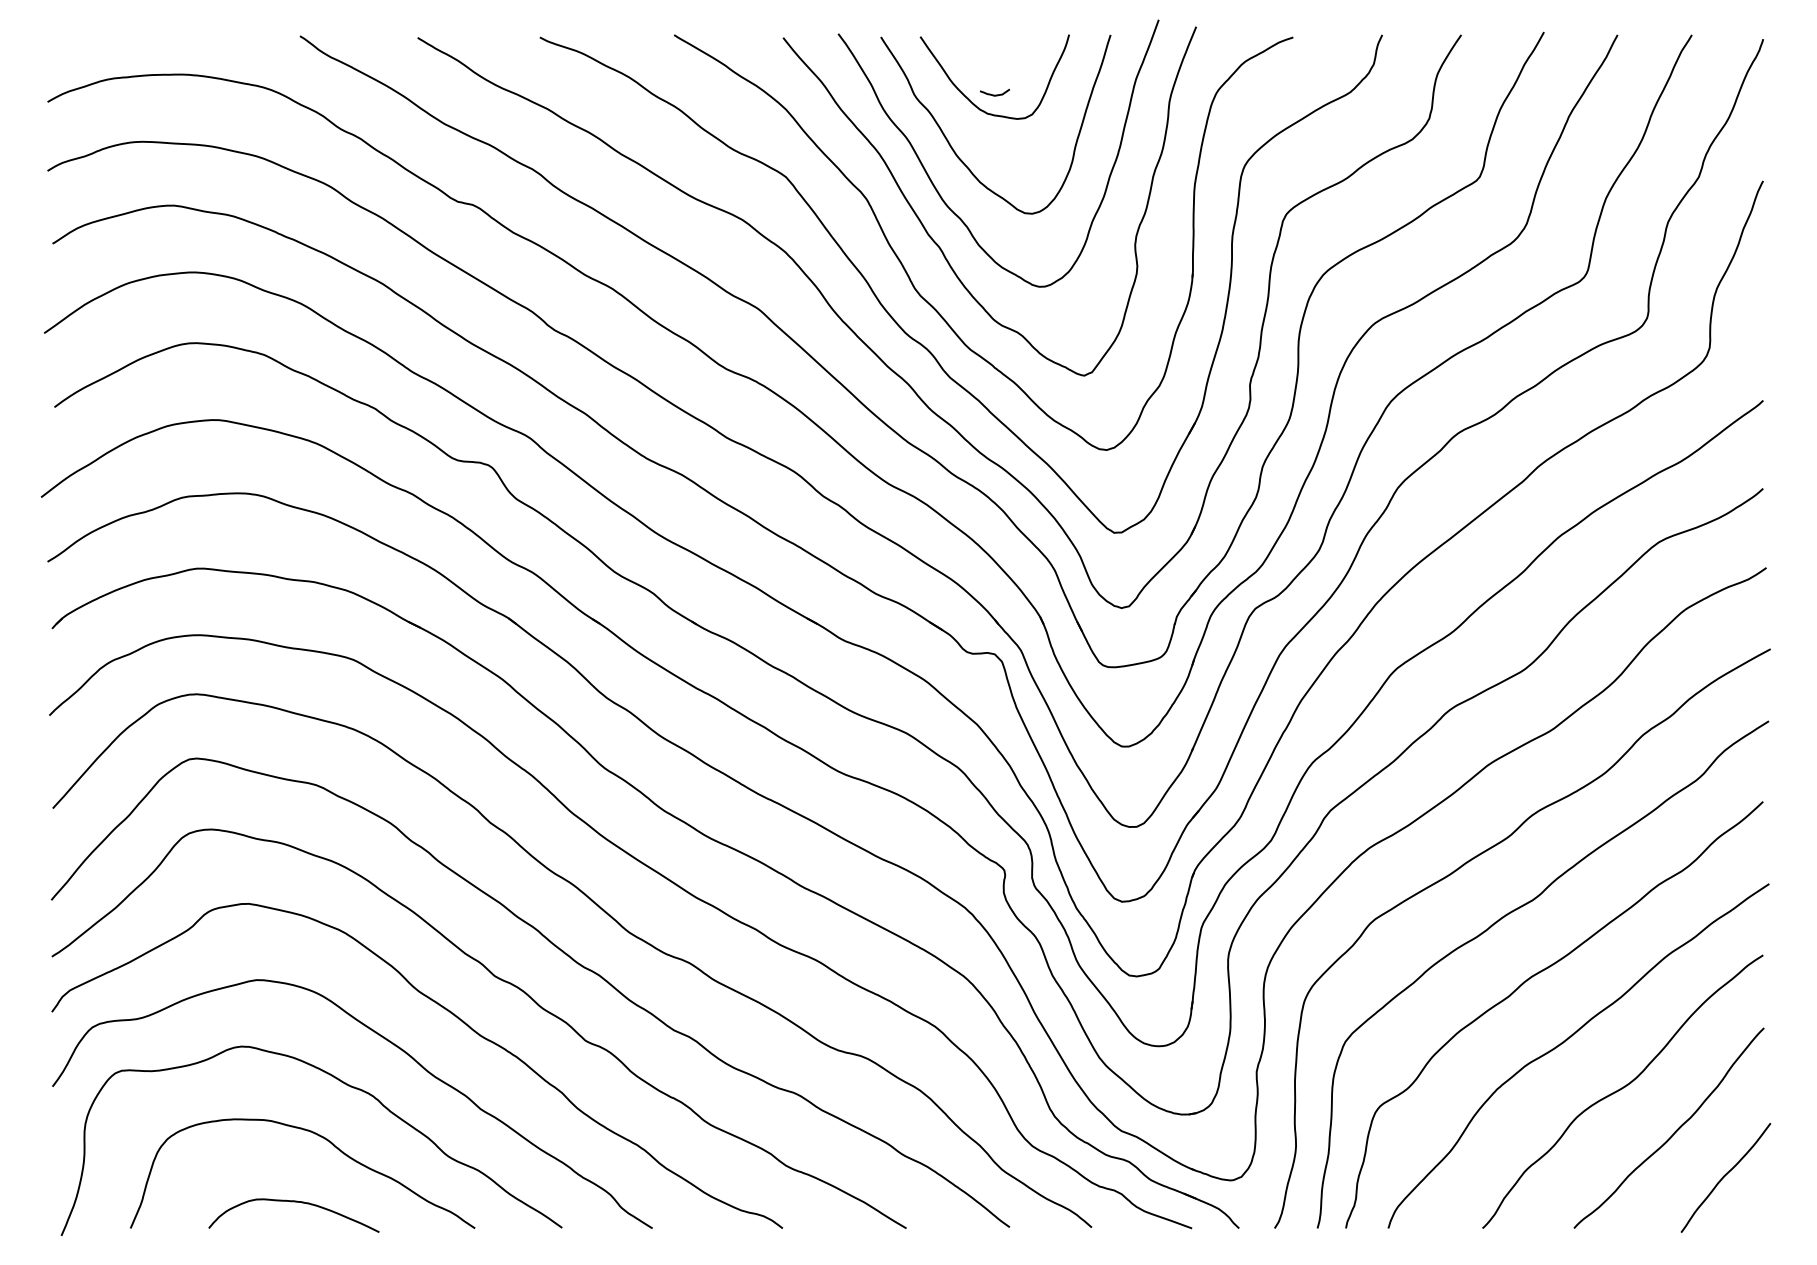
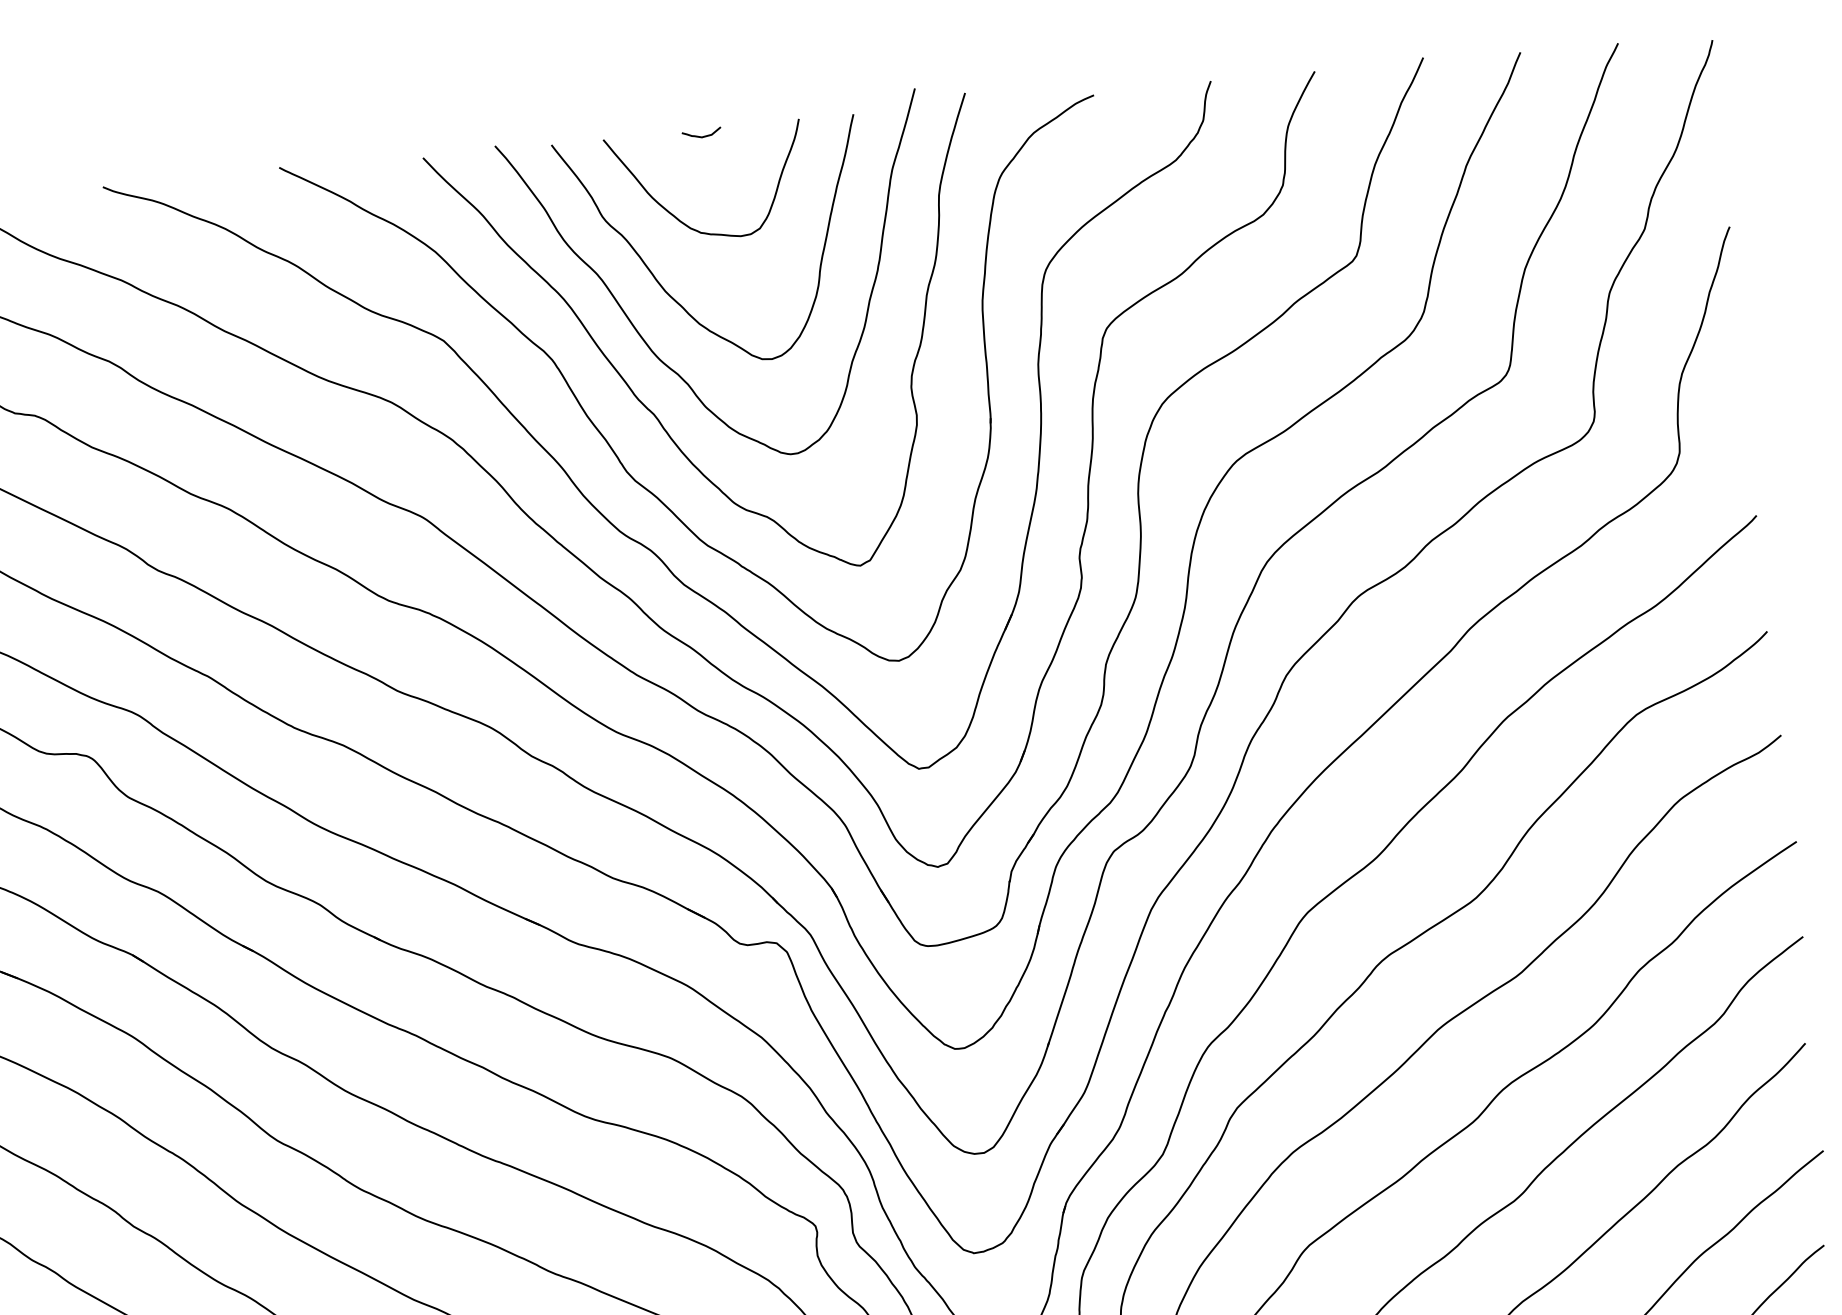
curve: (994, 94) -> (701, 135), moved

